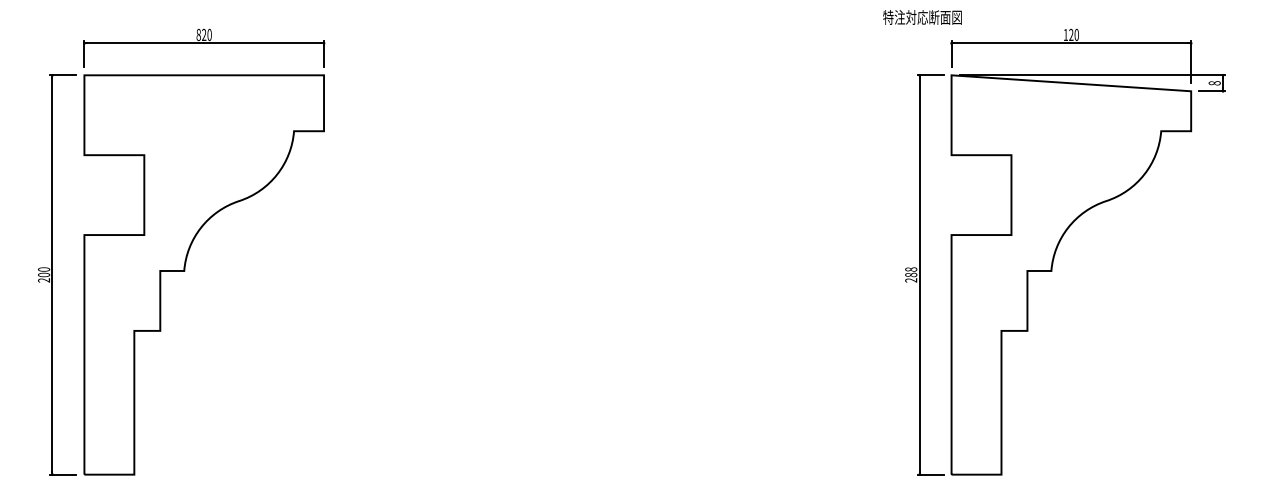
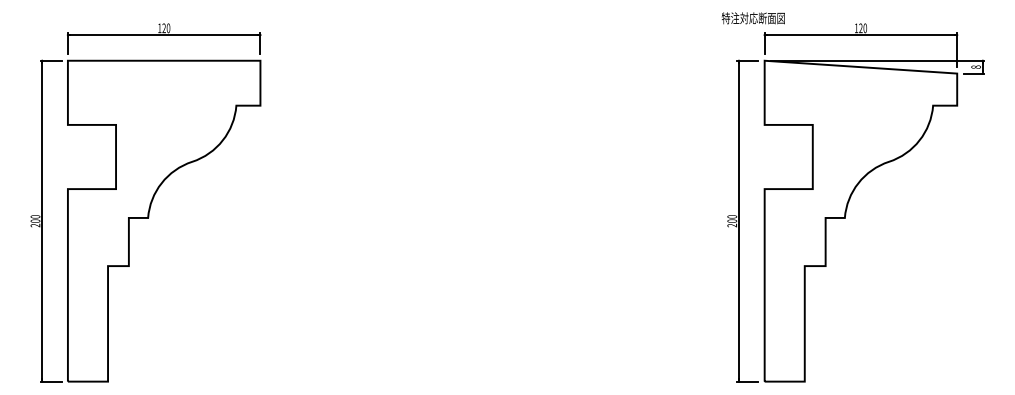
text: (922, 17) -> (753, 18), moved
text: (198, 34) -> (159, 27), 820 -> 120
text: (911, 272) -> (732, 219), 288 -> 200

